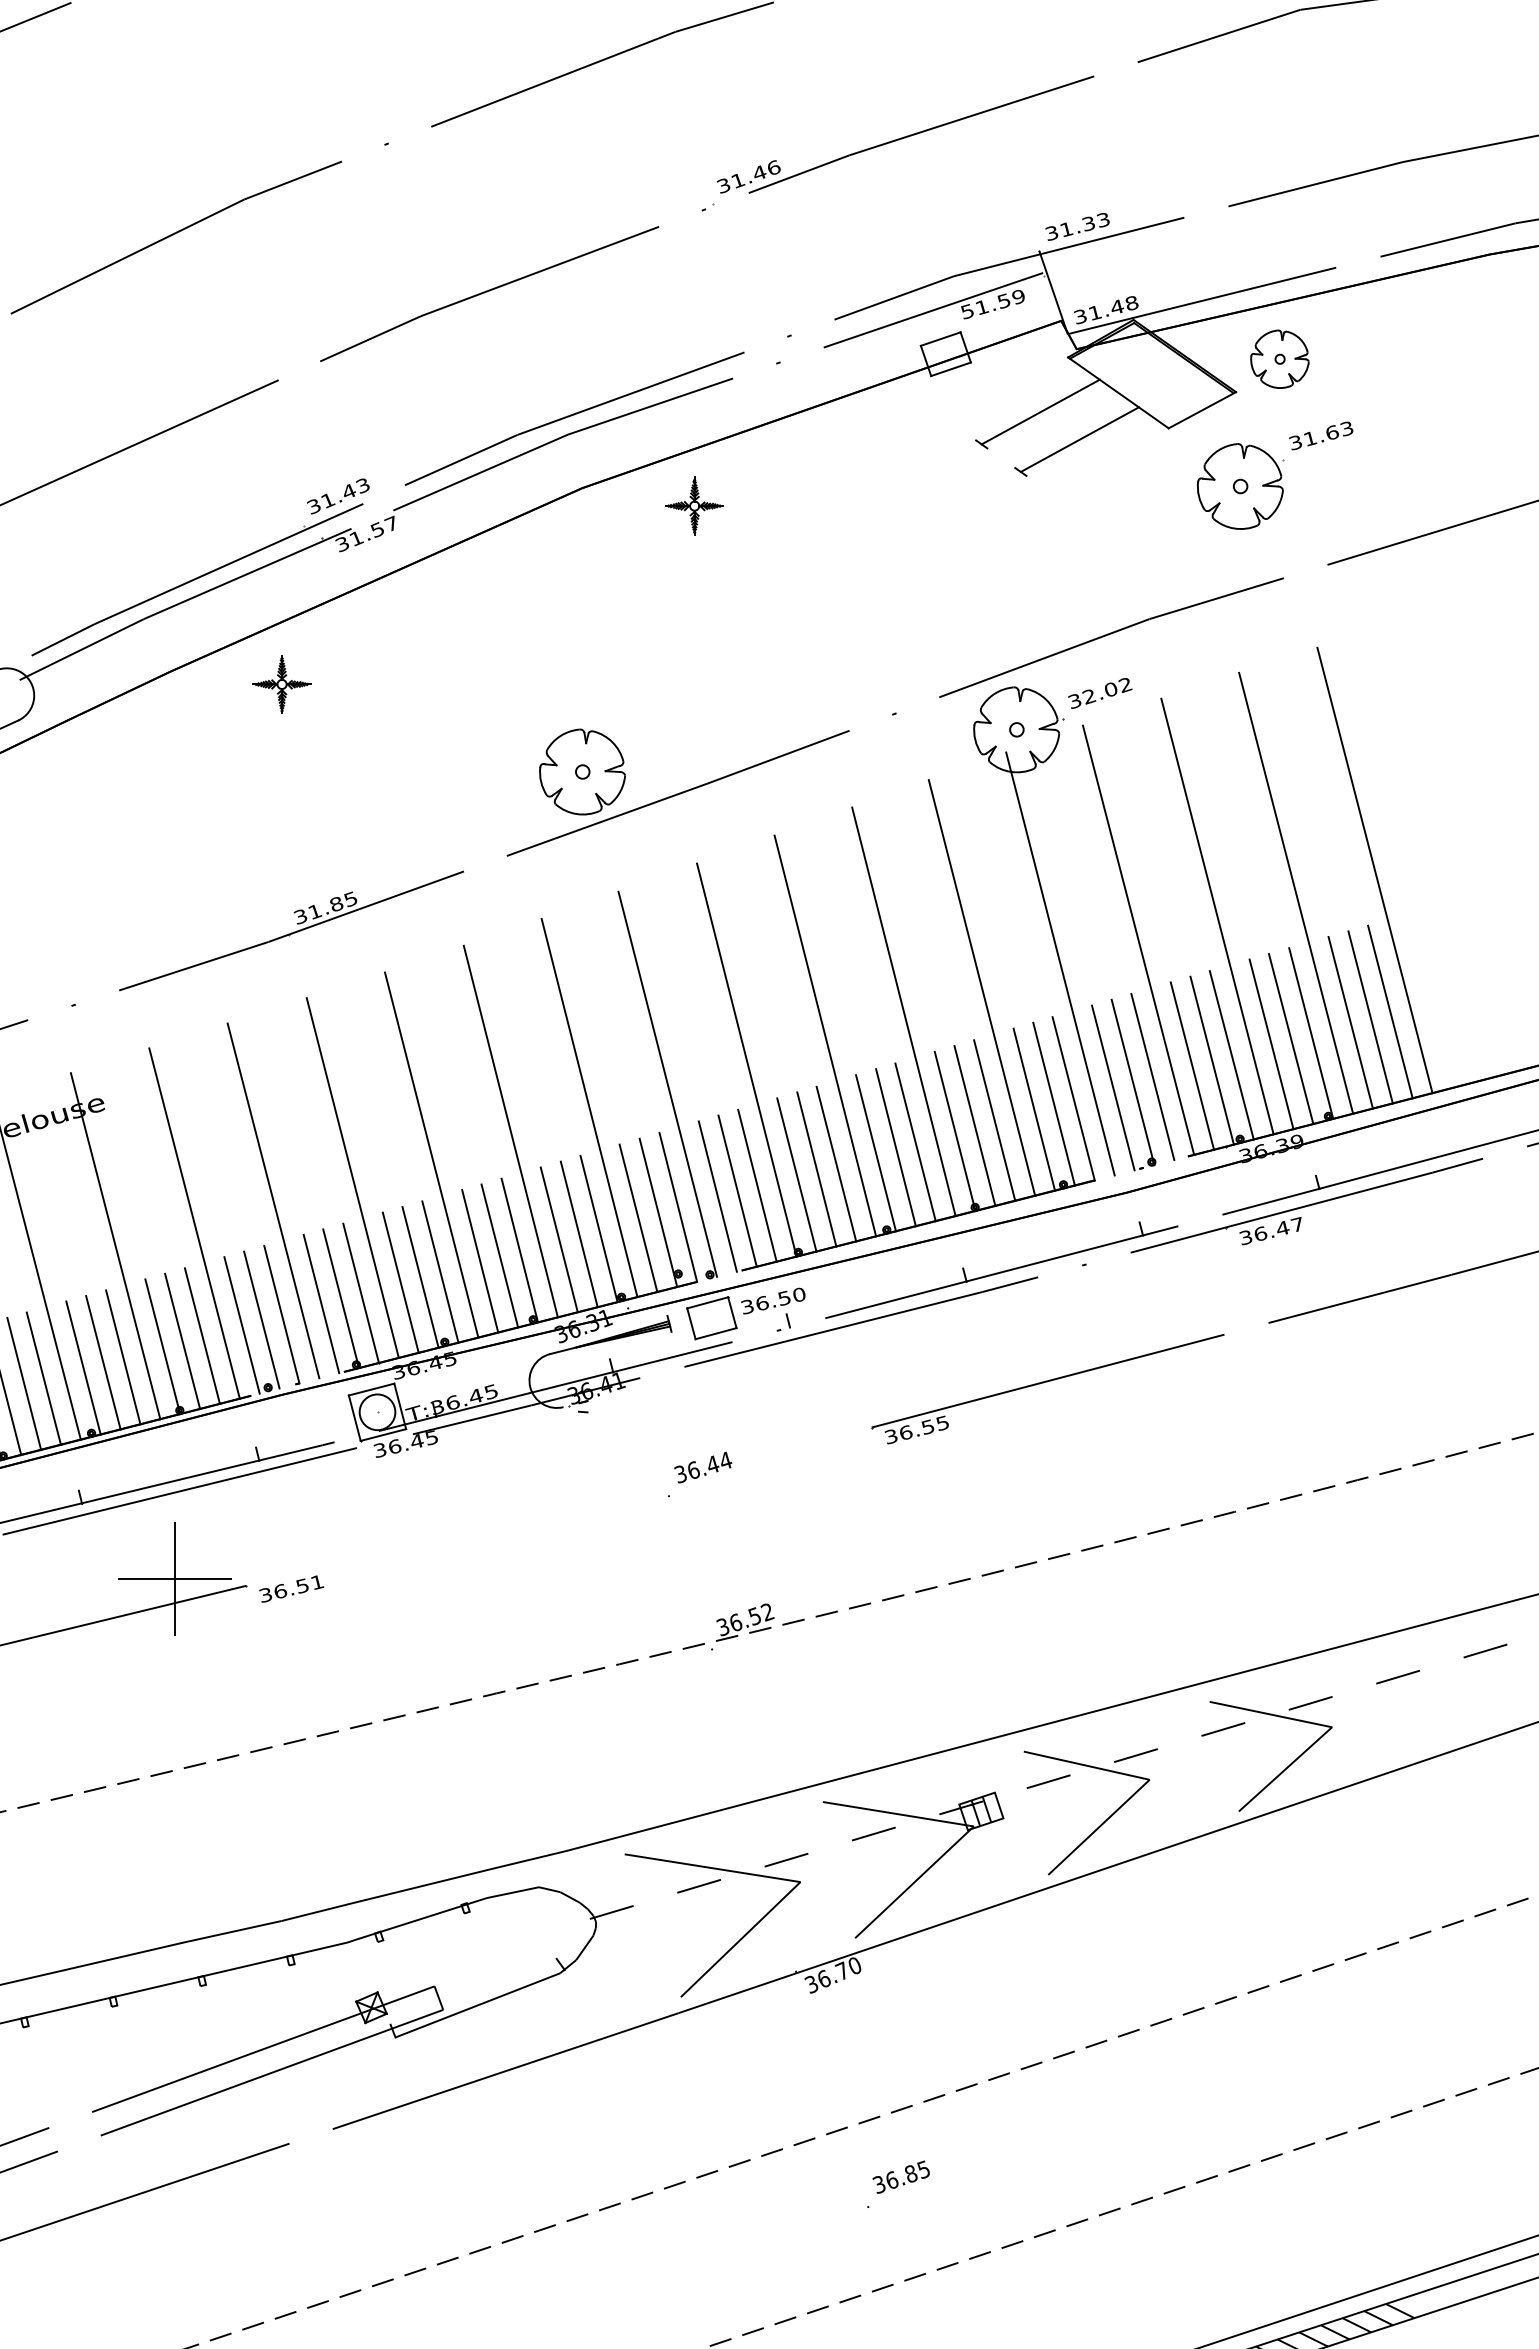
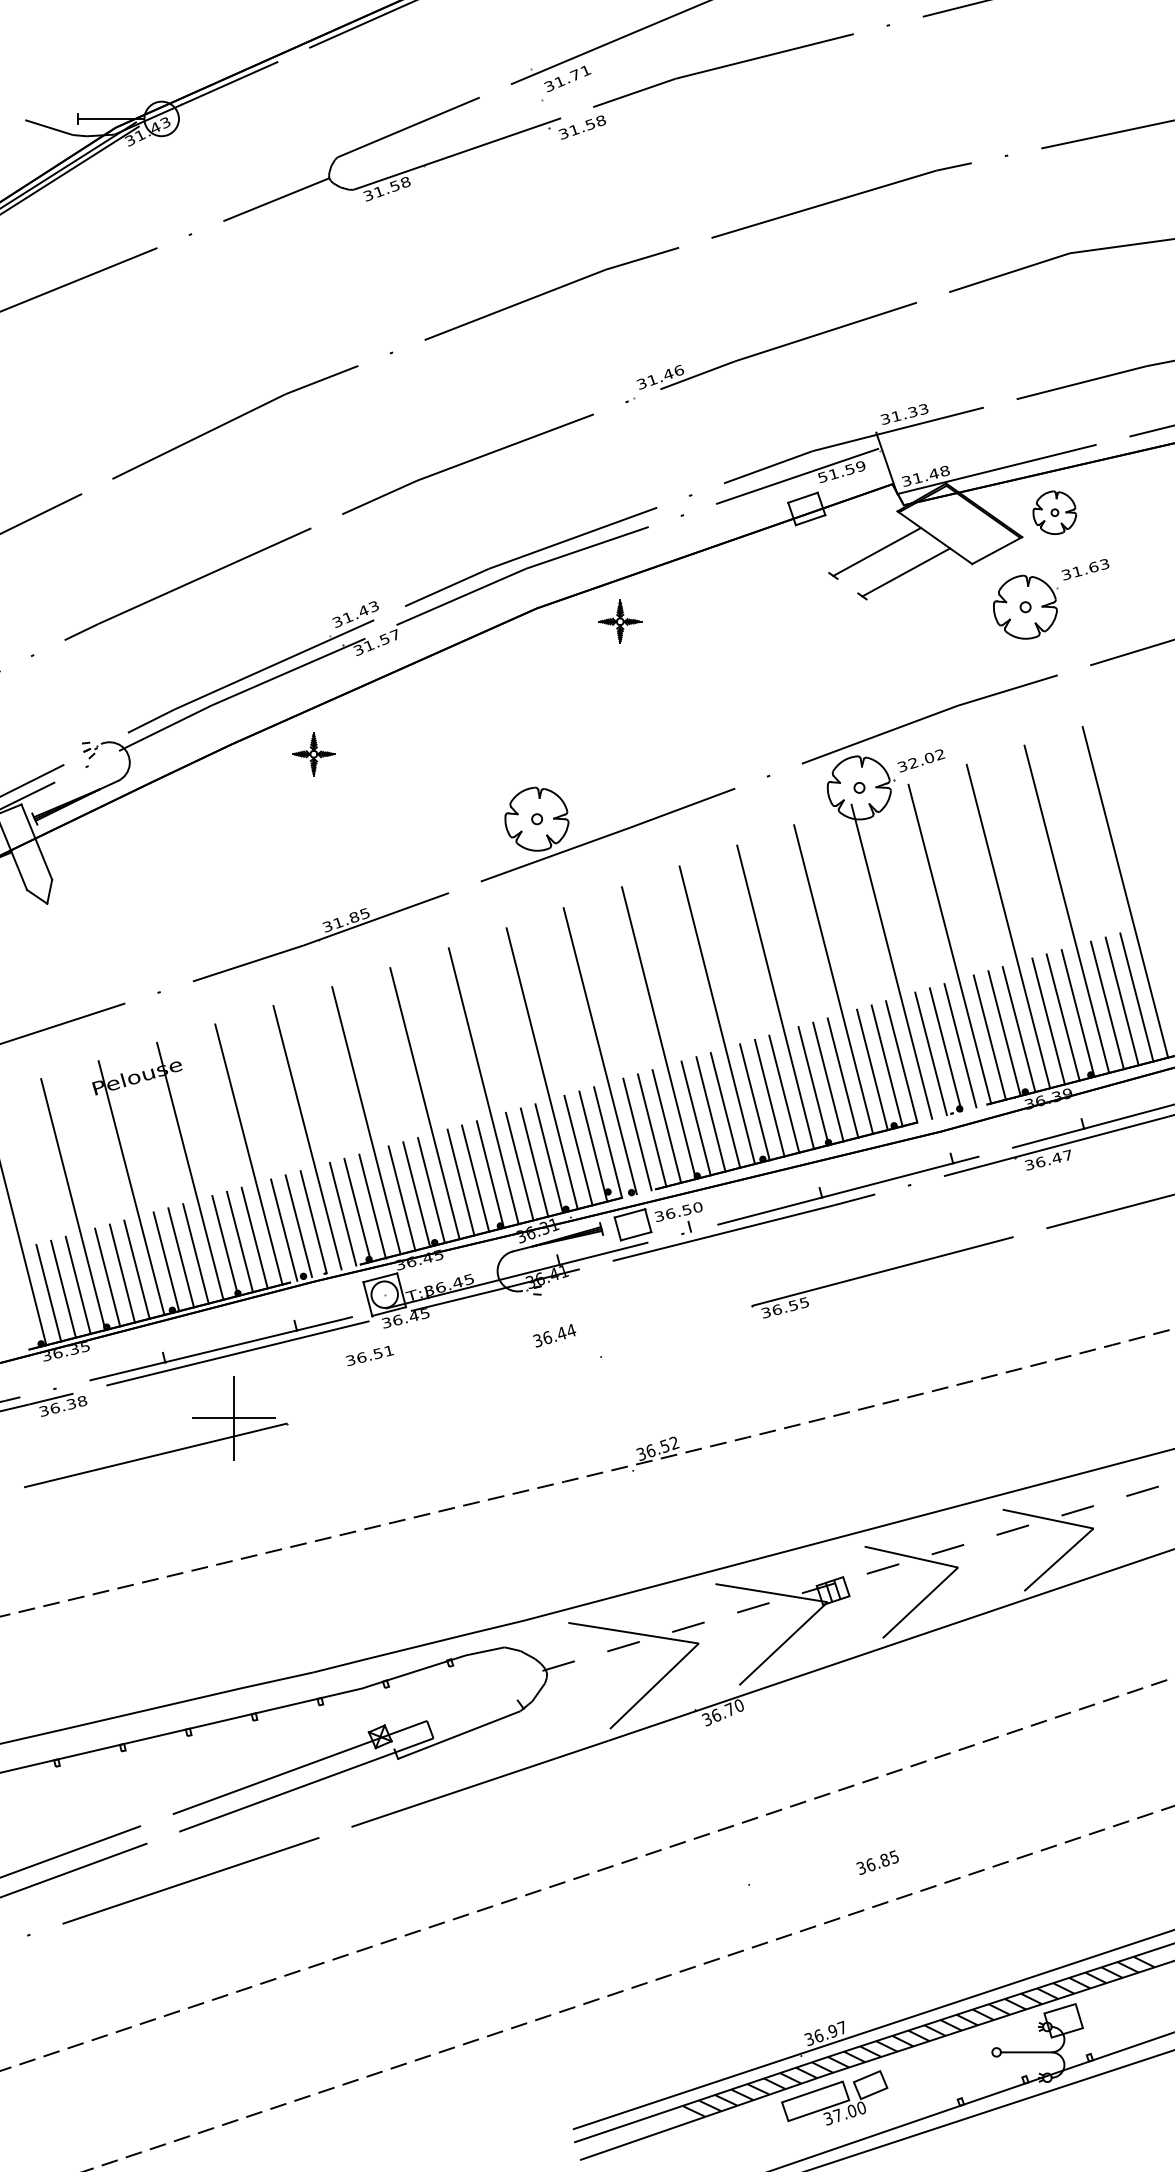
text: (703, 1467) -> (554, 1335), moved
text: (292, 1588) -> (370, 1355), moved
text: (901, 2176) -> (877, 1862), moved

